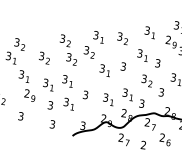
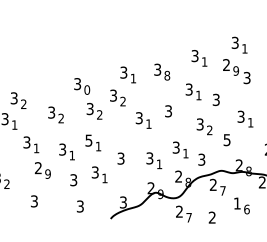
text: (126, 41) -> (167, 75), 2 -> 8
text: (69, 43) -> (87, 89), 2 -> 0
text: (64, 78) -> (88, 139), 3 -> 5
text: (161, 92) -> (227, 139), 3 -> 5
text: (161, 137) -> (236, 203), 2 -> 1

